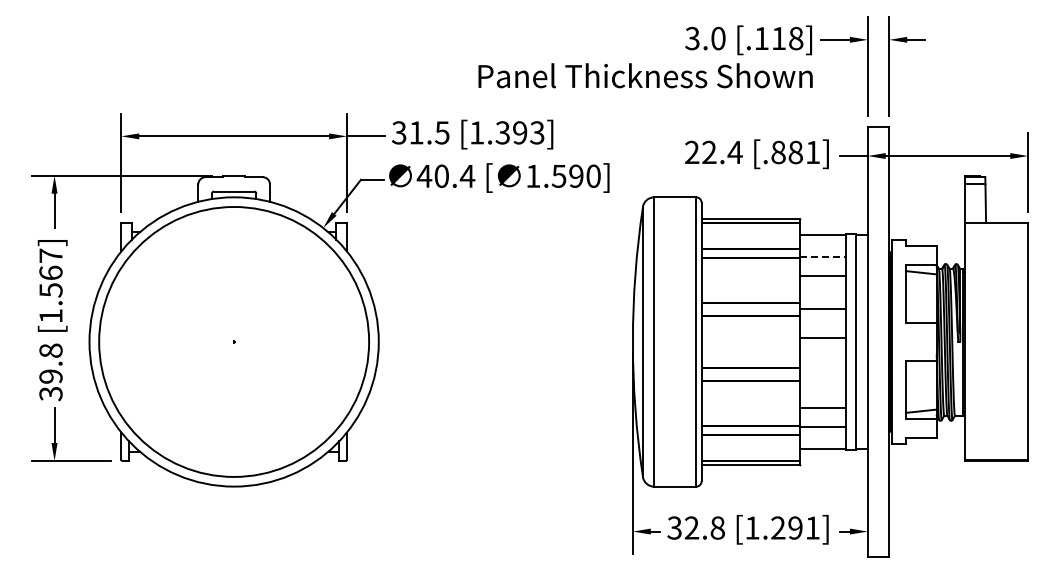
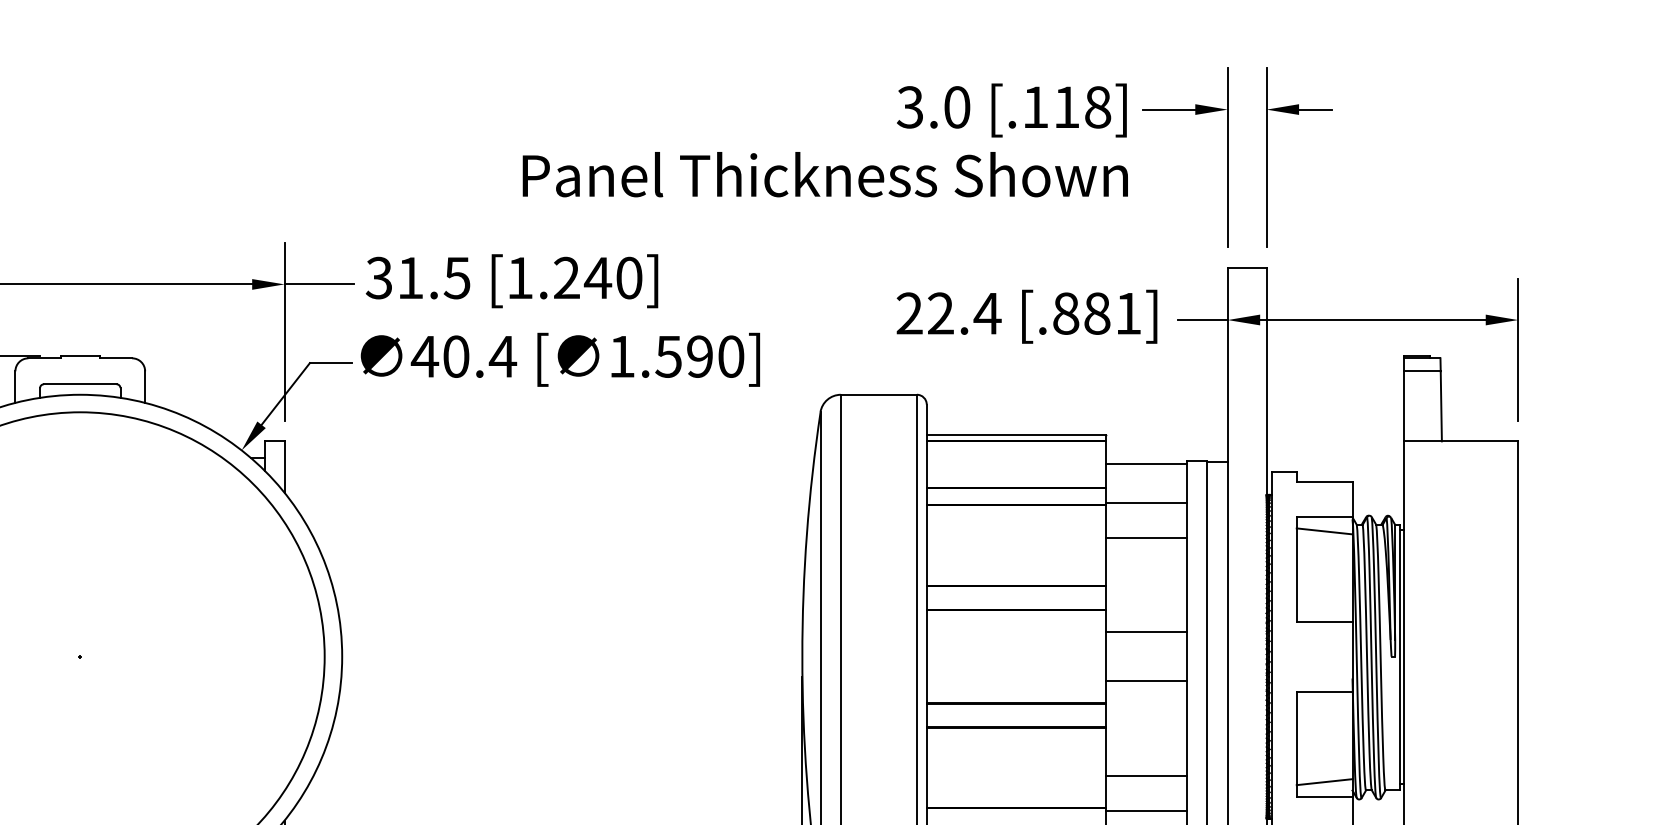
text: (519, 132) -> (596, 277), [1.393] -> [1.240]
line: (823, 257) -> (1147, 503), dashed -> solid
line: (822, 309) -> (1145, 632), moved
line: (822, 337) -> (1145, 681), moved

